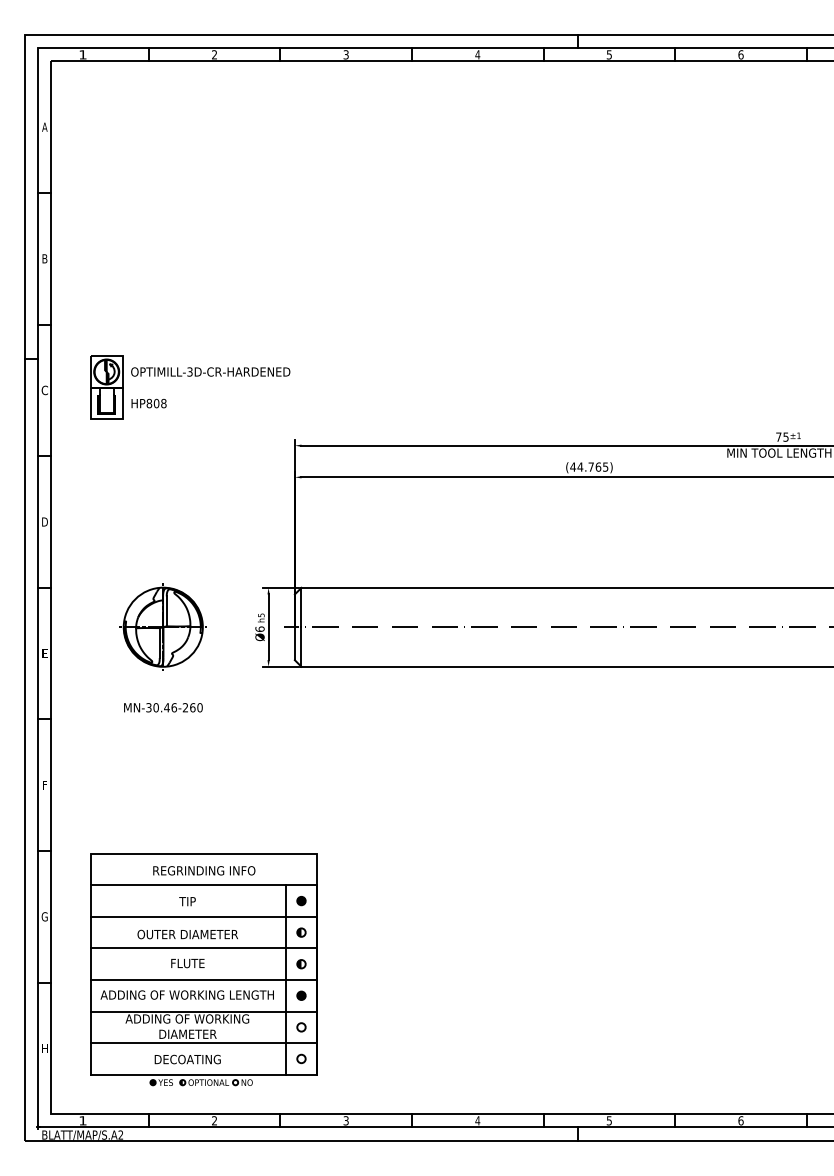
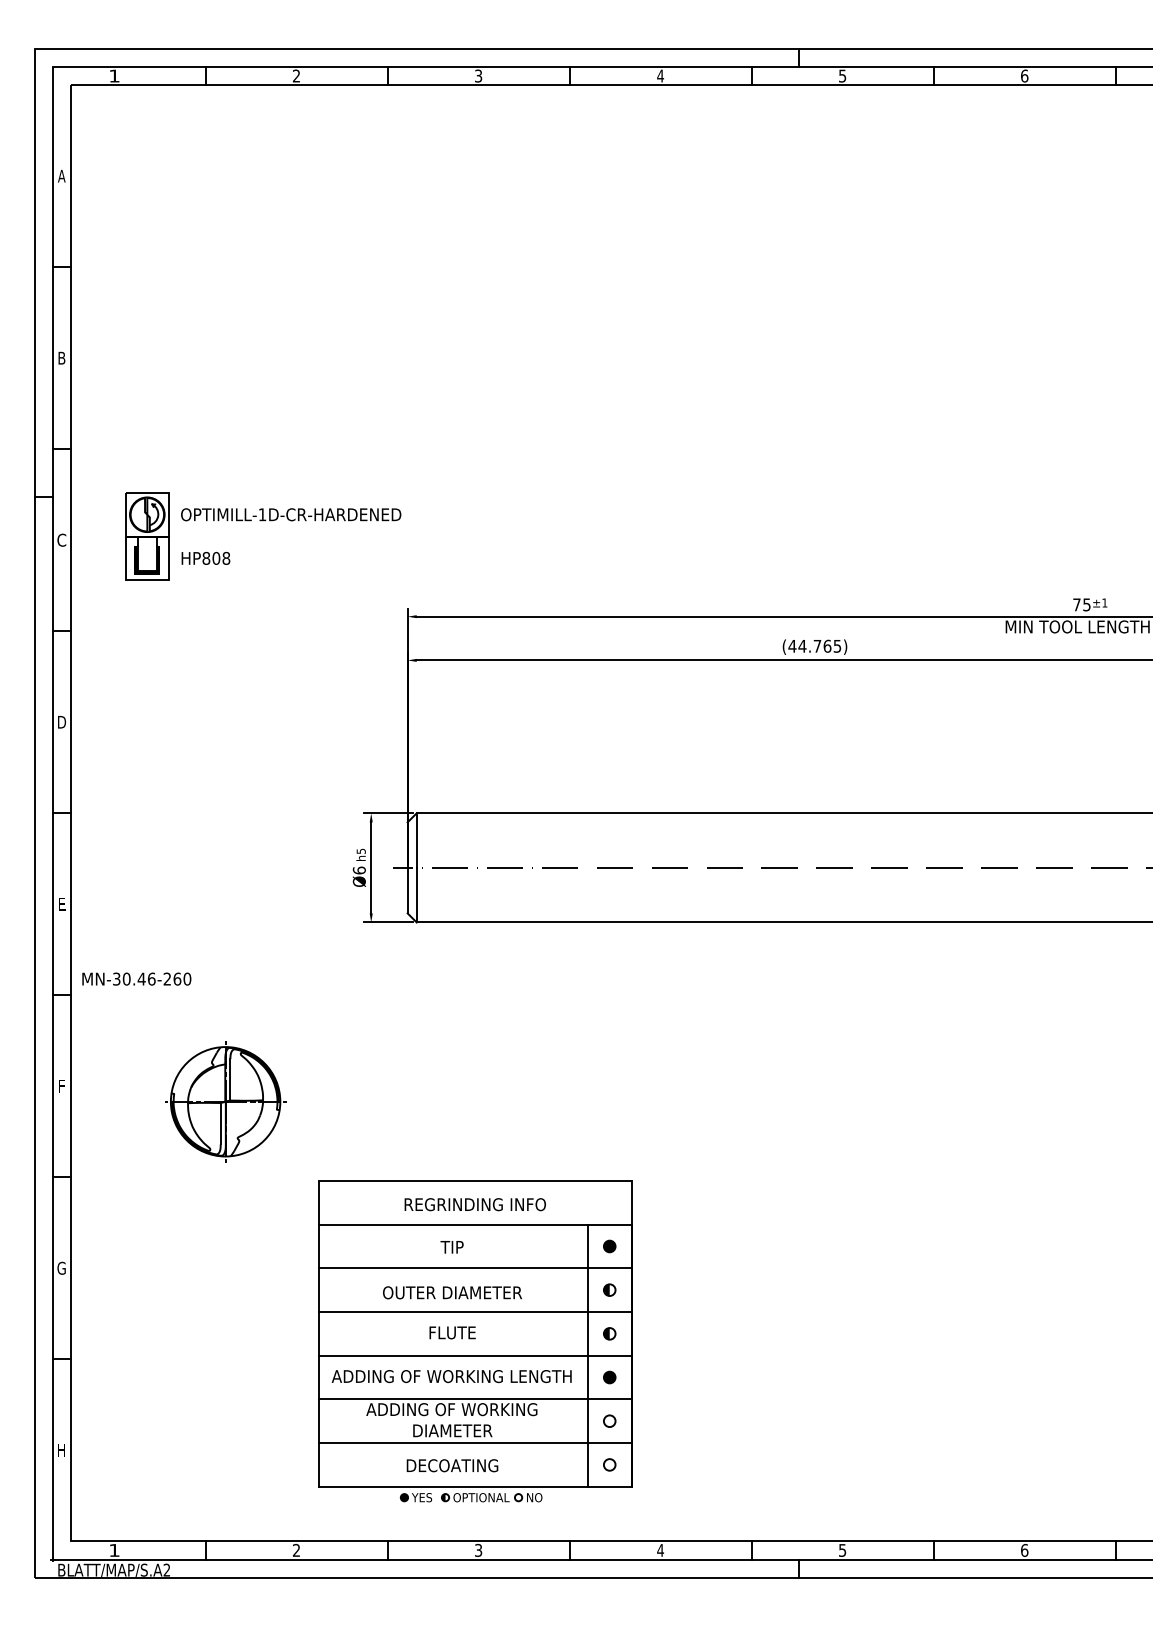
text: (189, 371) -> (262, 514), OPTIMILL-3D-CR-HARDENED -> OPTIMILL-1D-CR-HARDENED
part: (163, 627) -> (225, 1101), moved
text: (163, 707) -> (136, 978), moved
part: (204, 969) -> (475, 1341), moved

